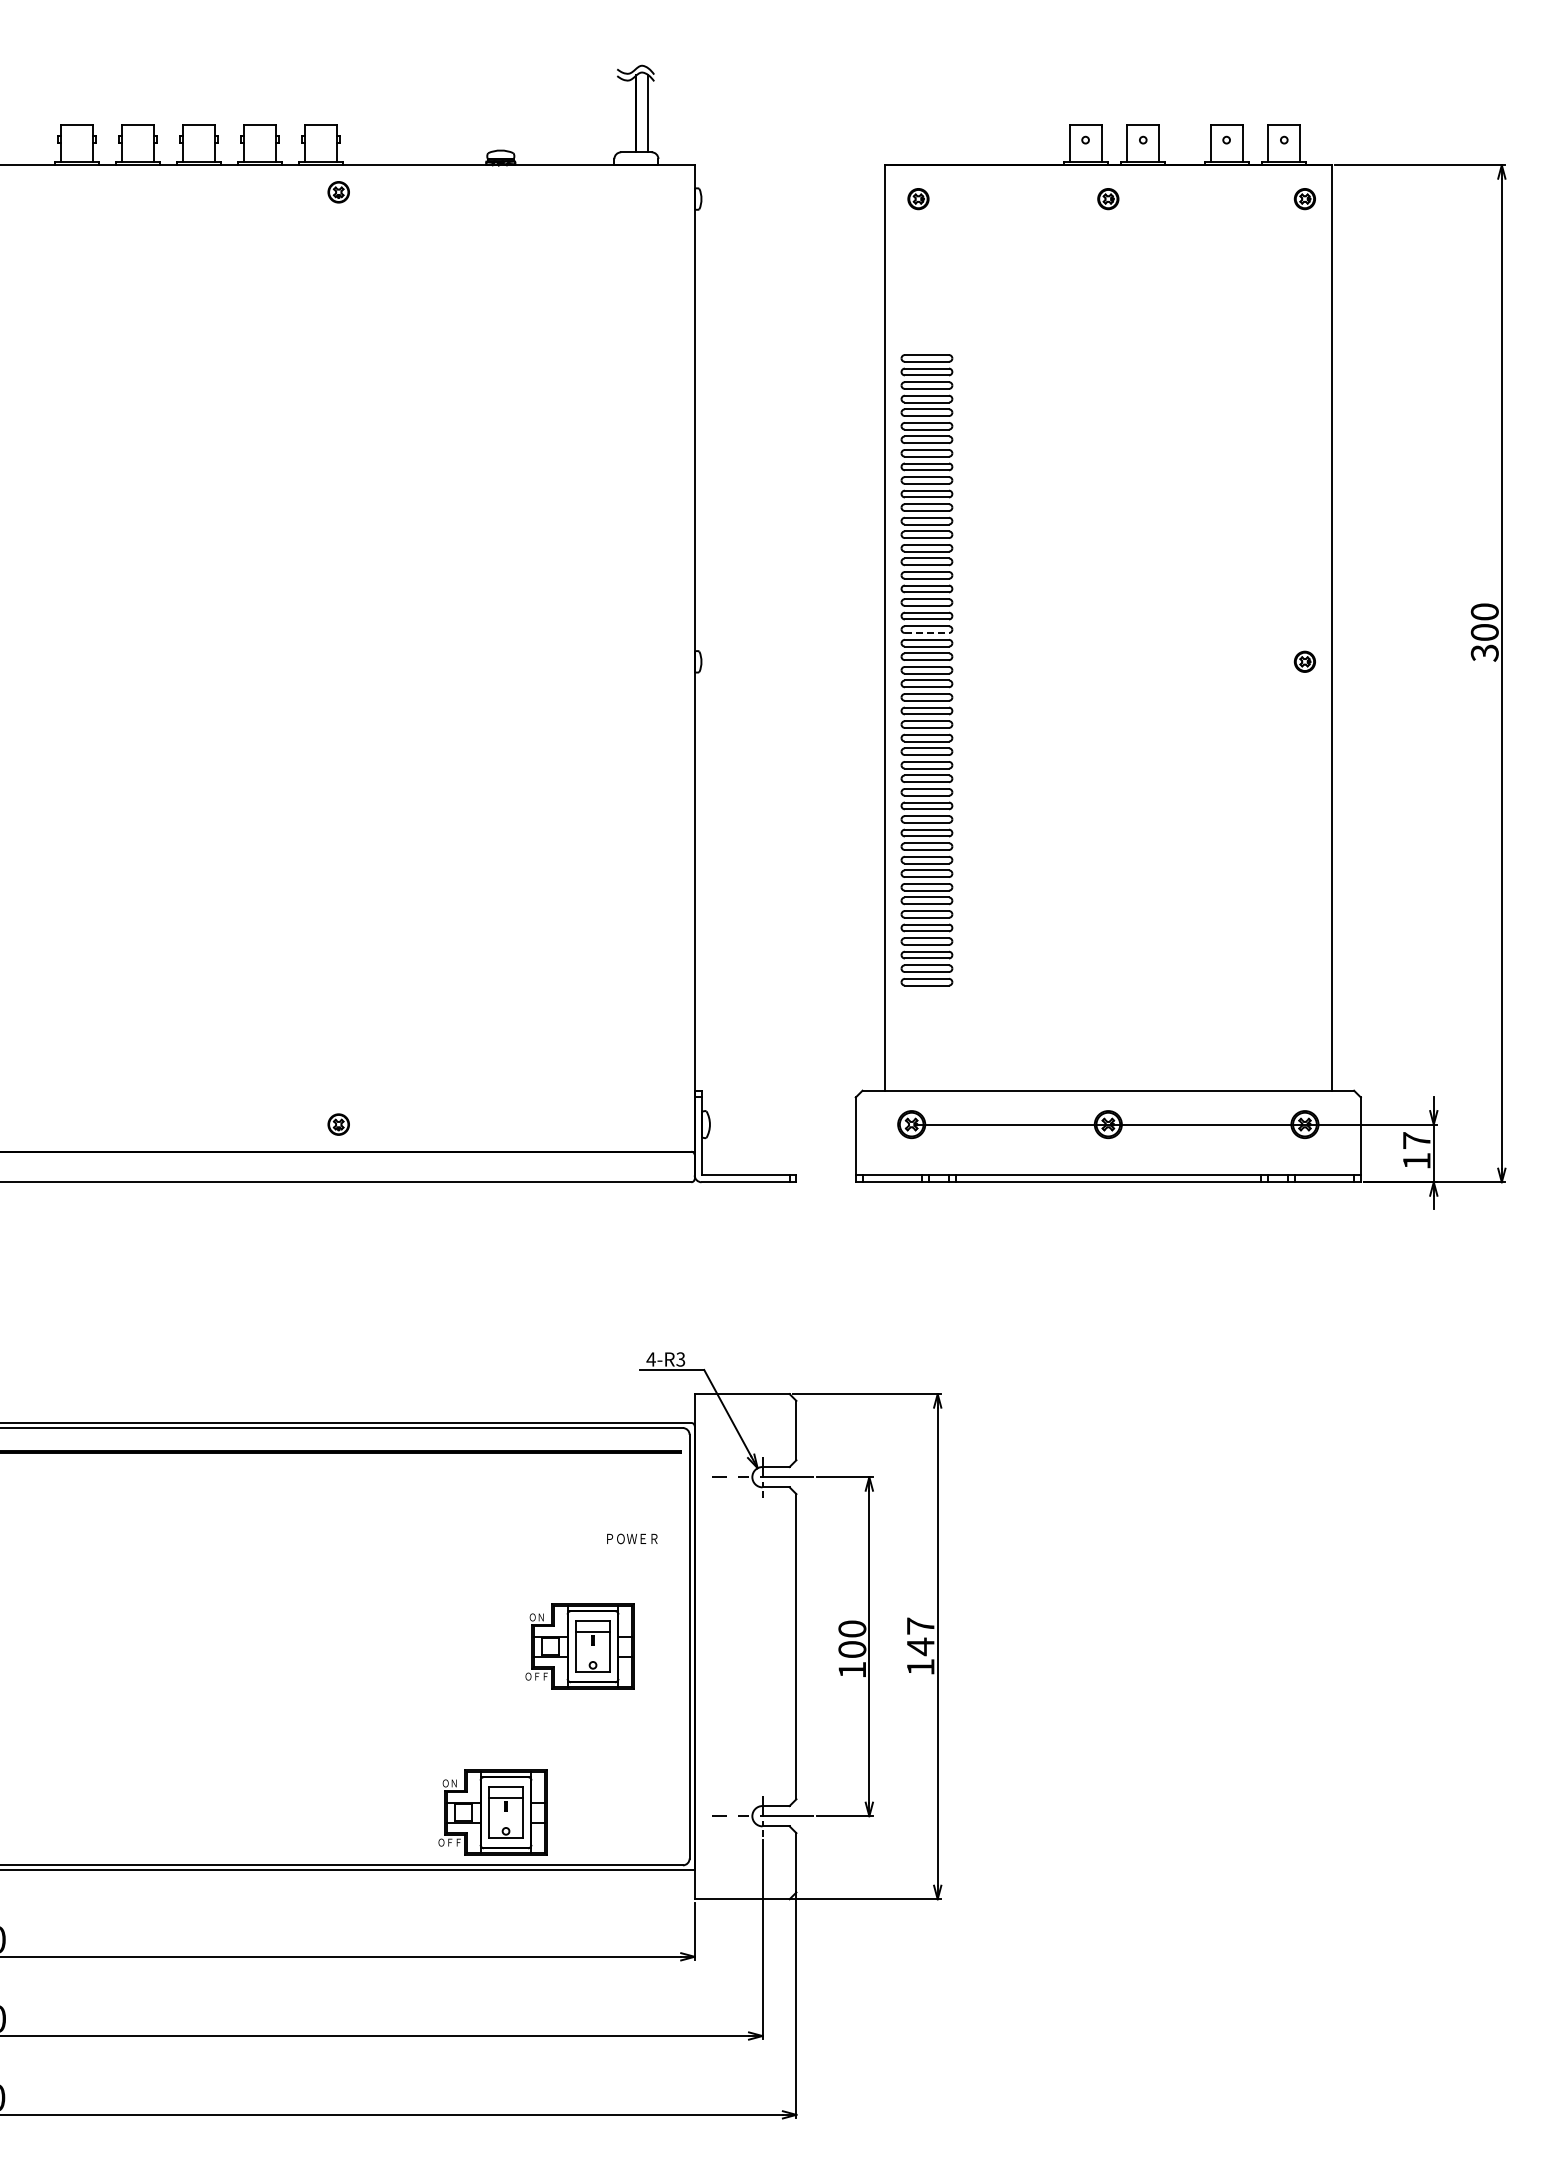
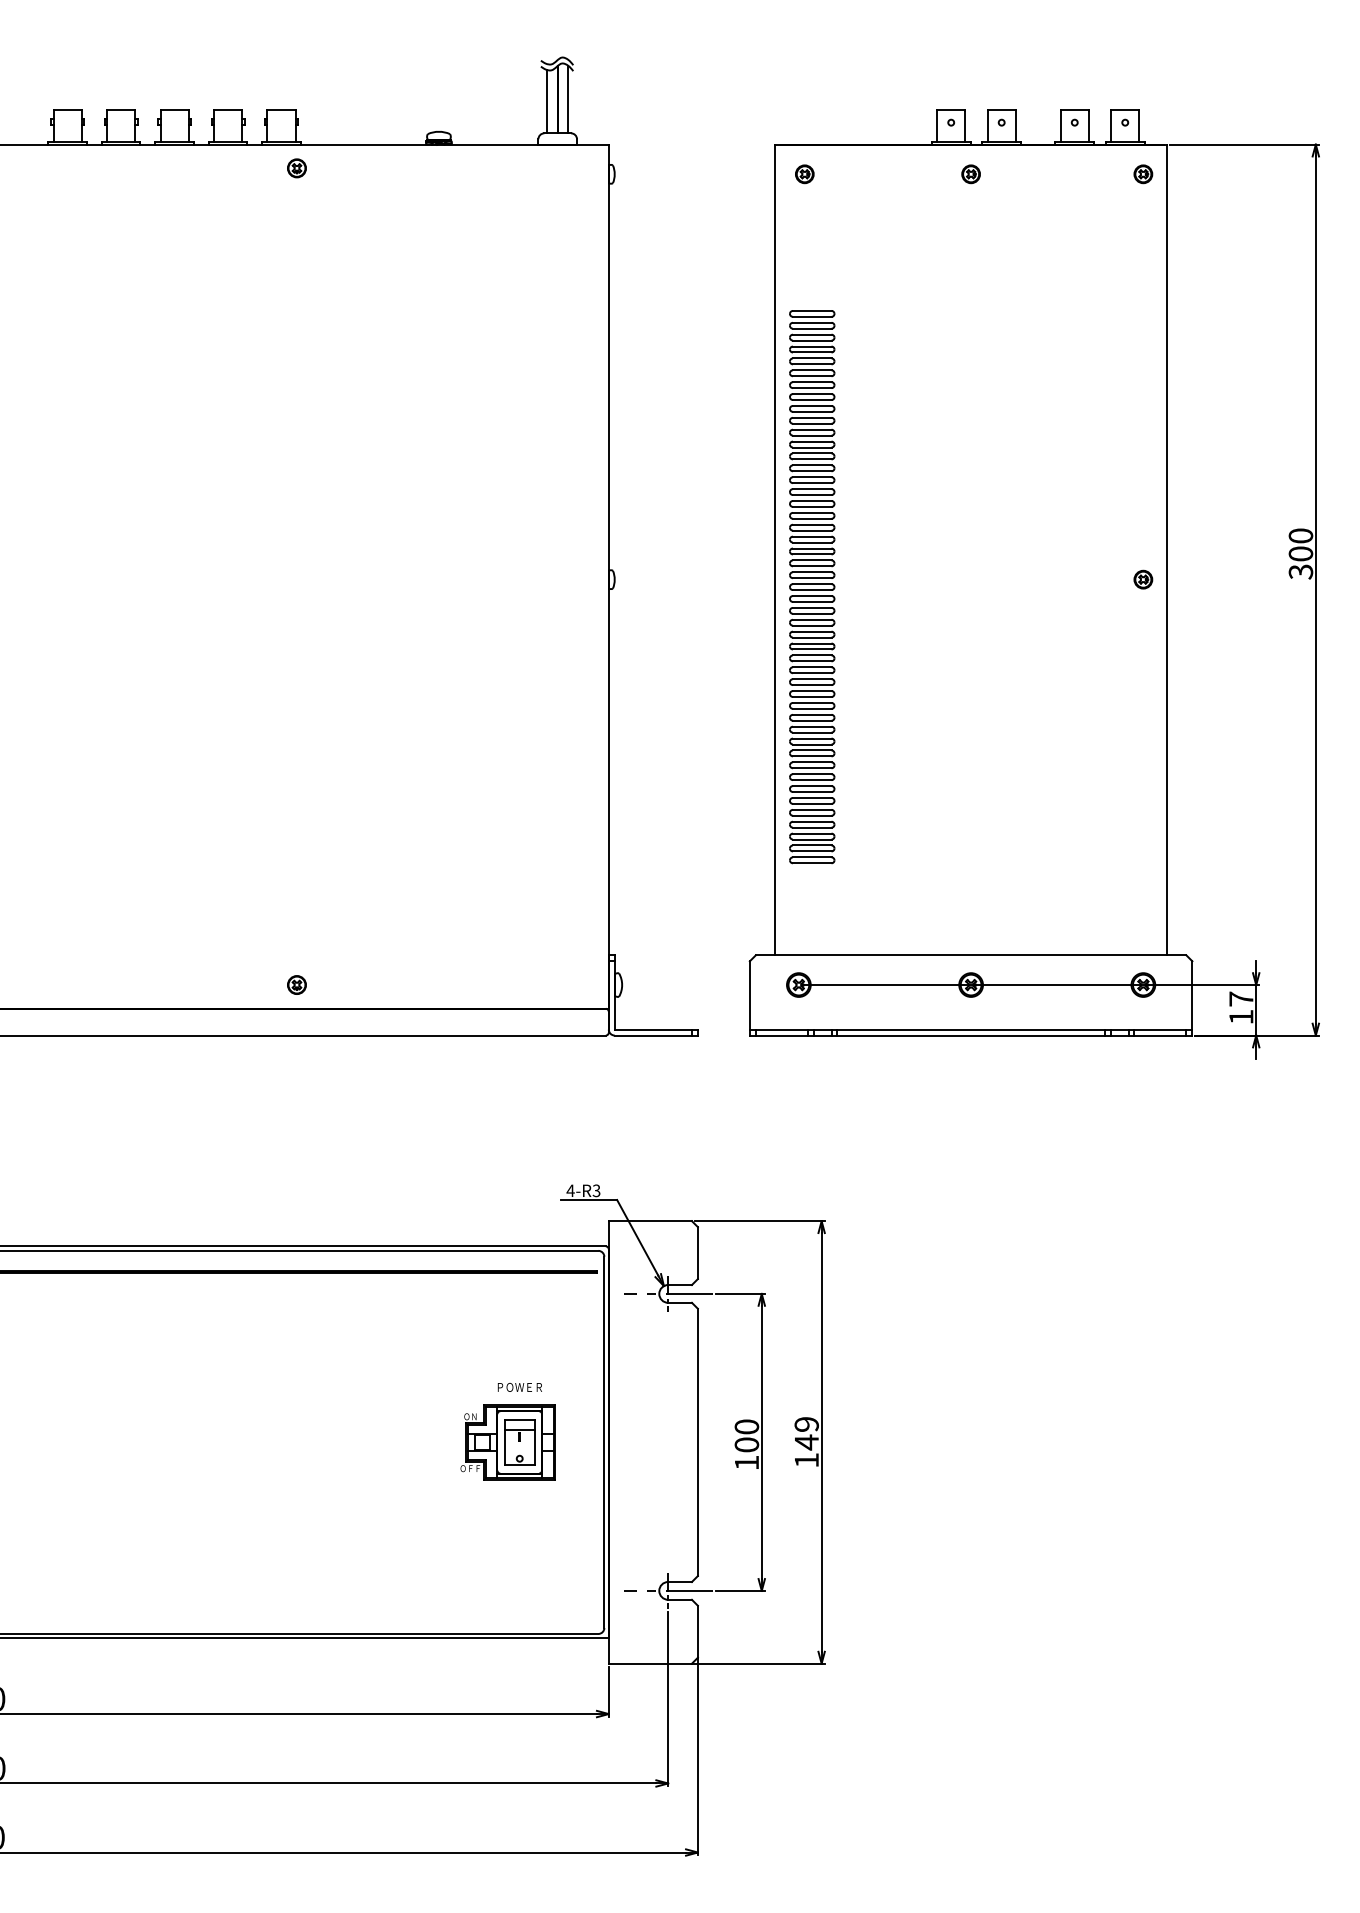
line: (624, 116) -> (547, 101), added
line: (927, 633) -> (812, 554), dashed -> solid
text: (632, 1538) -> (520, 1387), moved
text: (920, 1625) -> (806, 1423), 147 -> 149
part: (492, 1812) -> (431, 1587), removed

